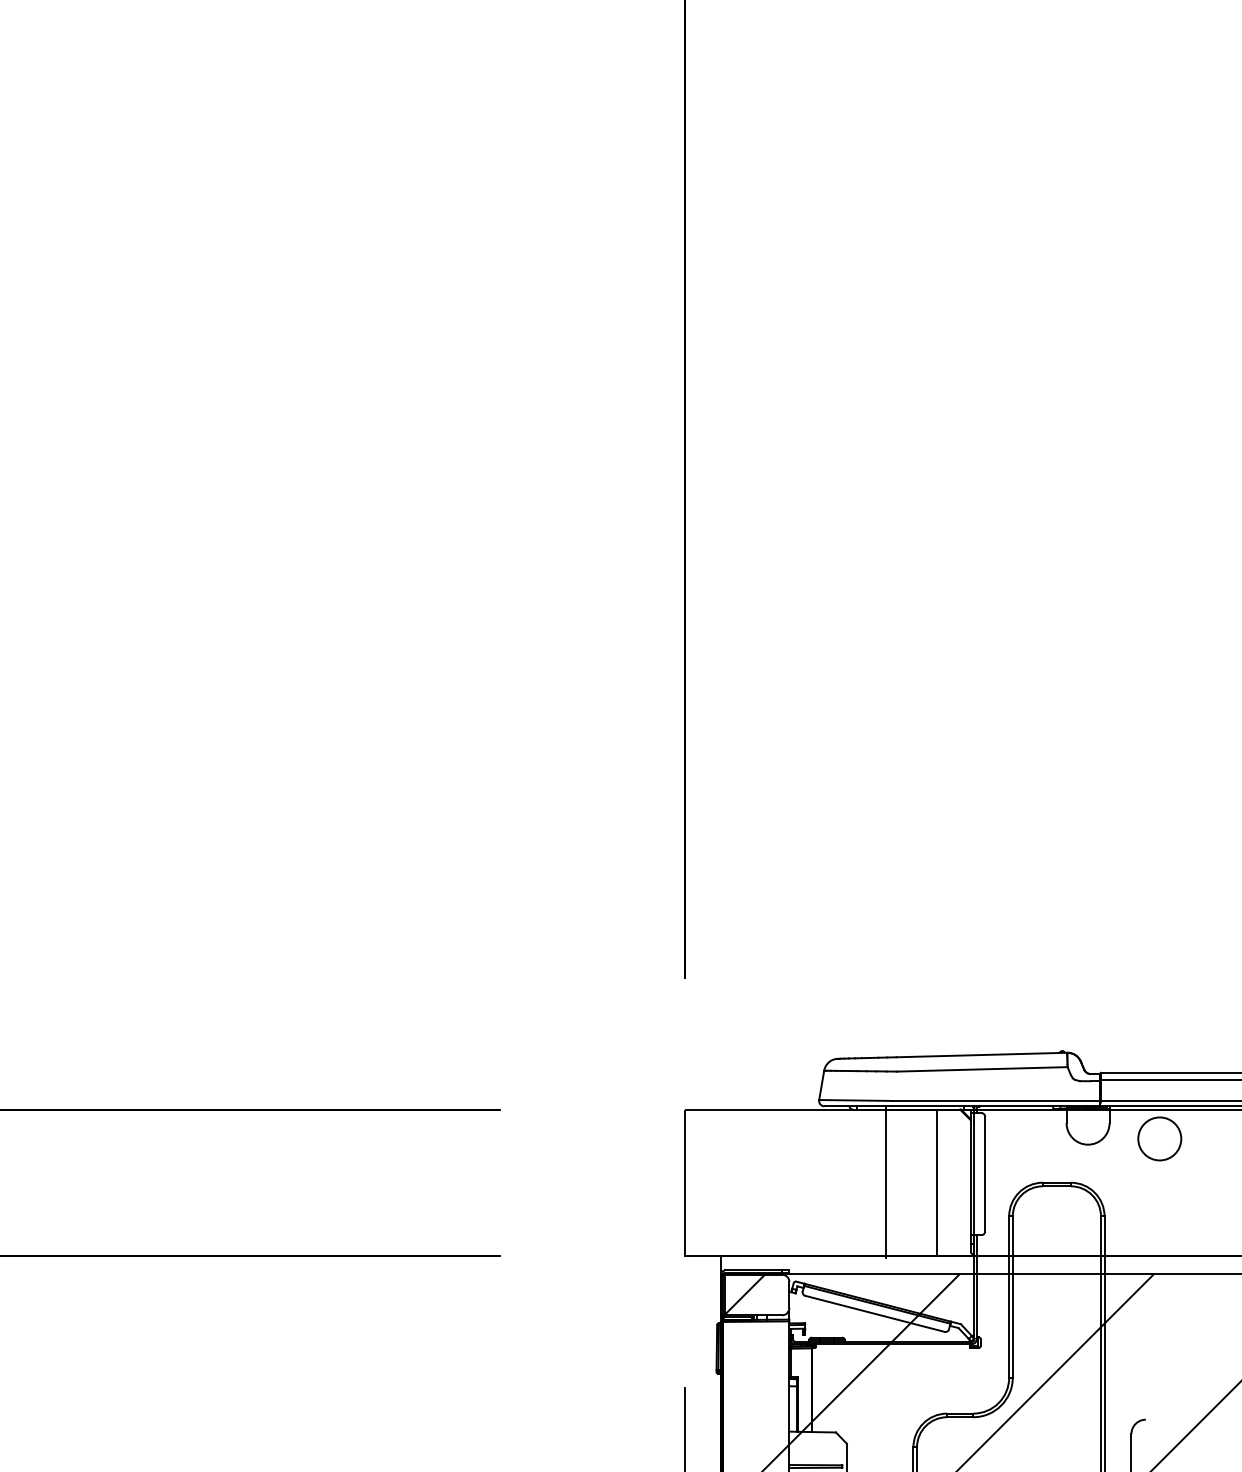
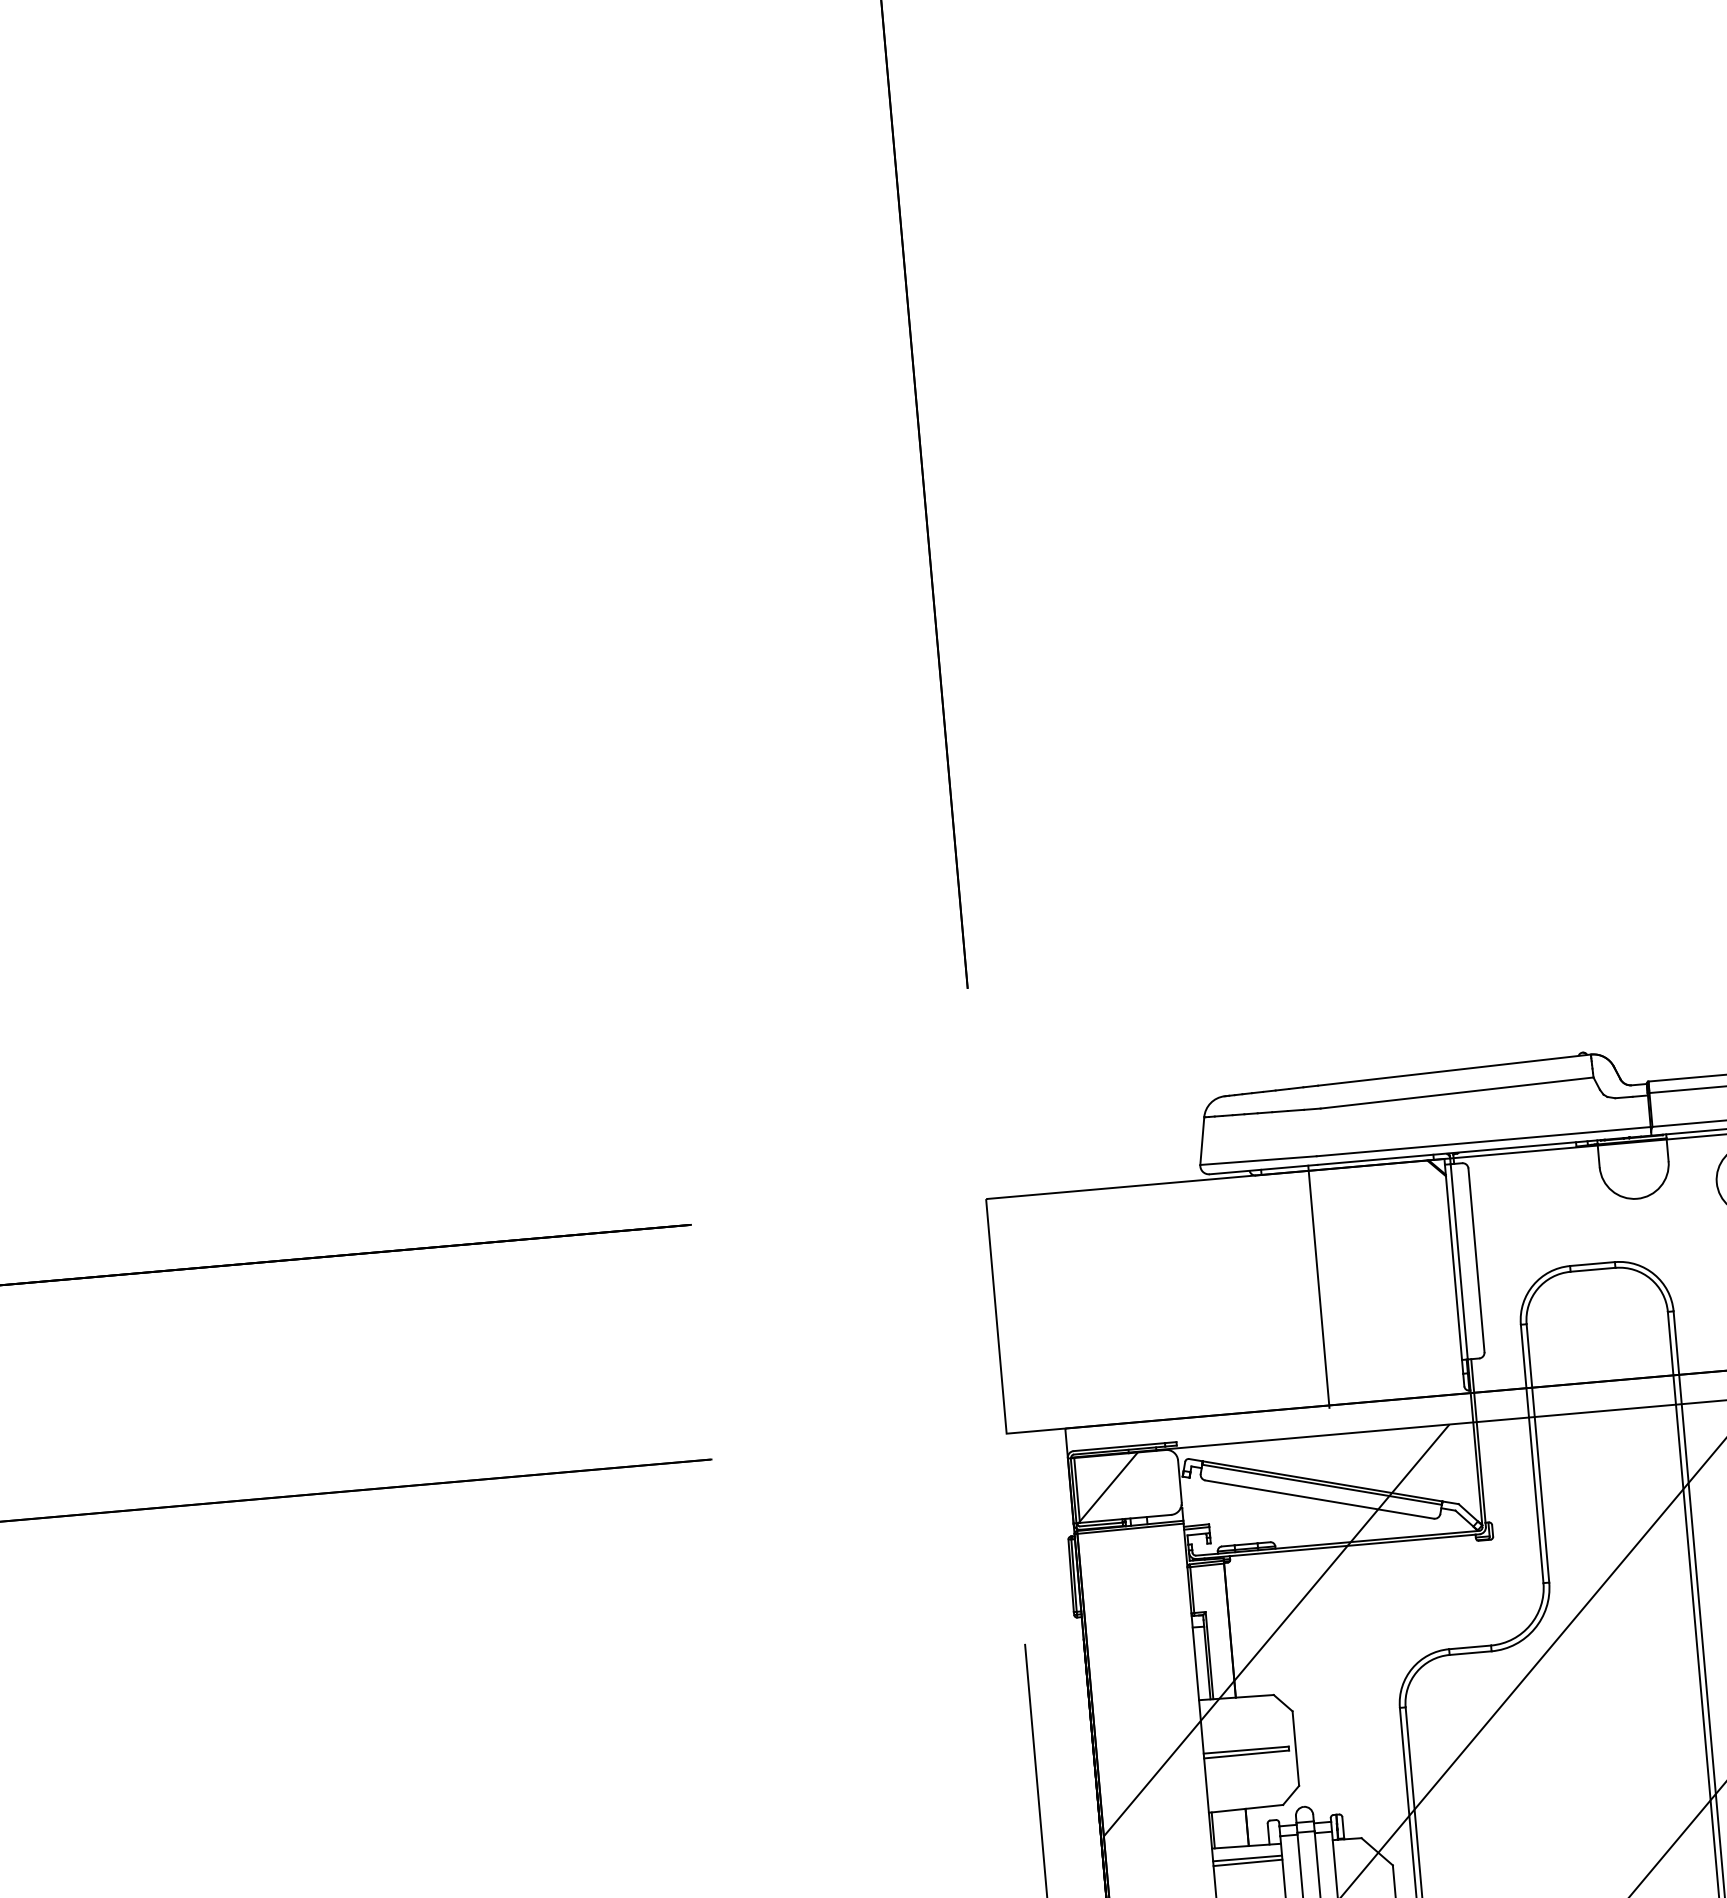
line: (937, 1182) -> (1401, 1280), removed

